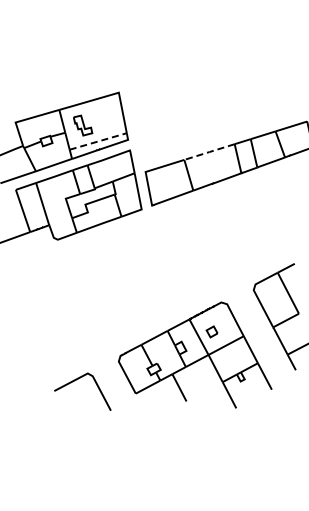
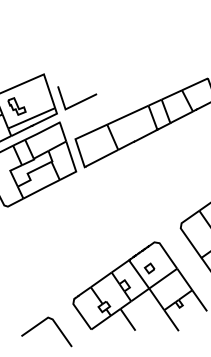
line: (157, 128) -> (80, 100), added
line: (98, 141) -> (31, 118), dashed -> solid
line: (209, 152) -> (127, 115), dashed -> solid

